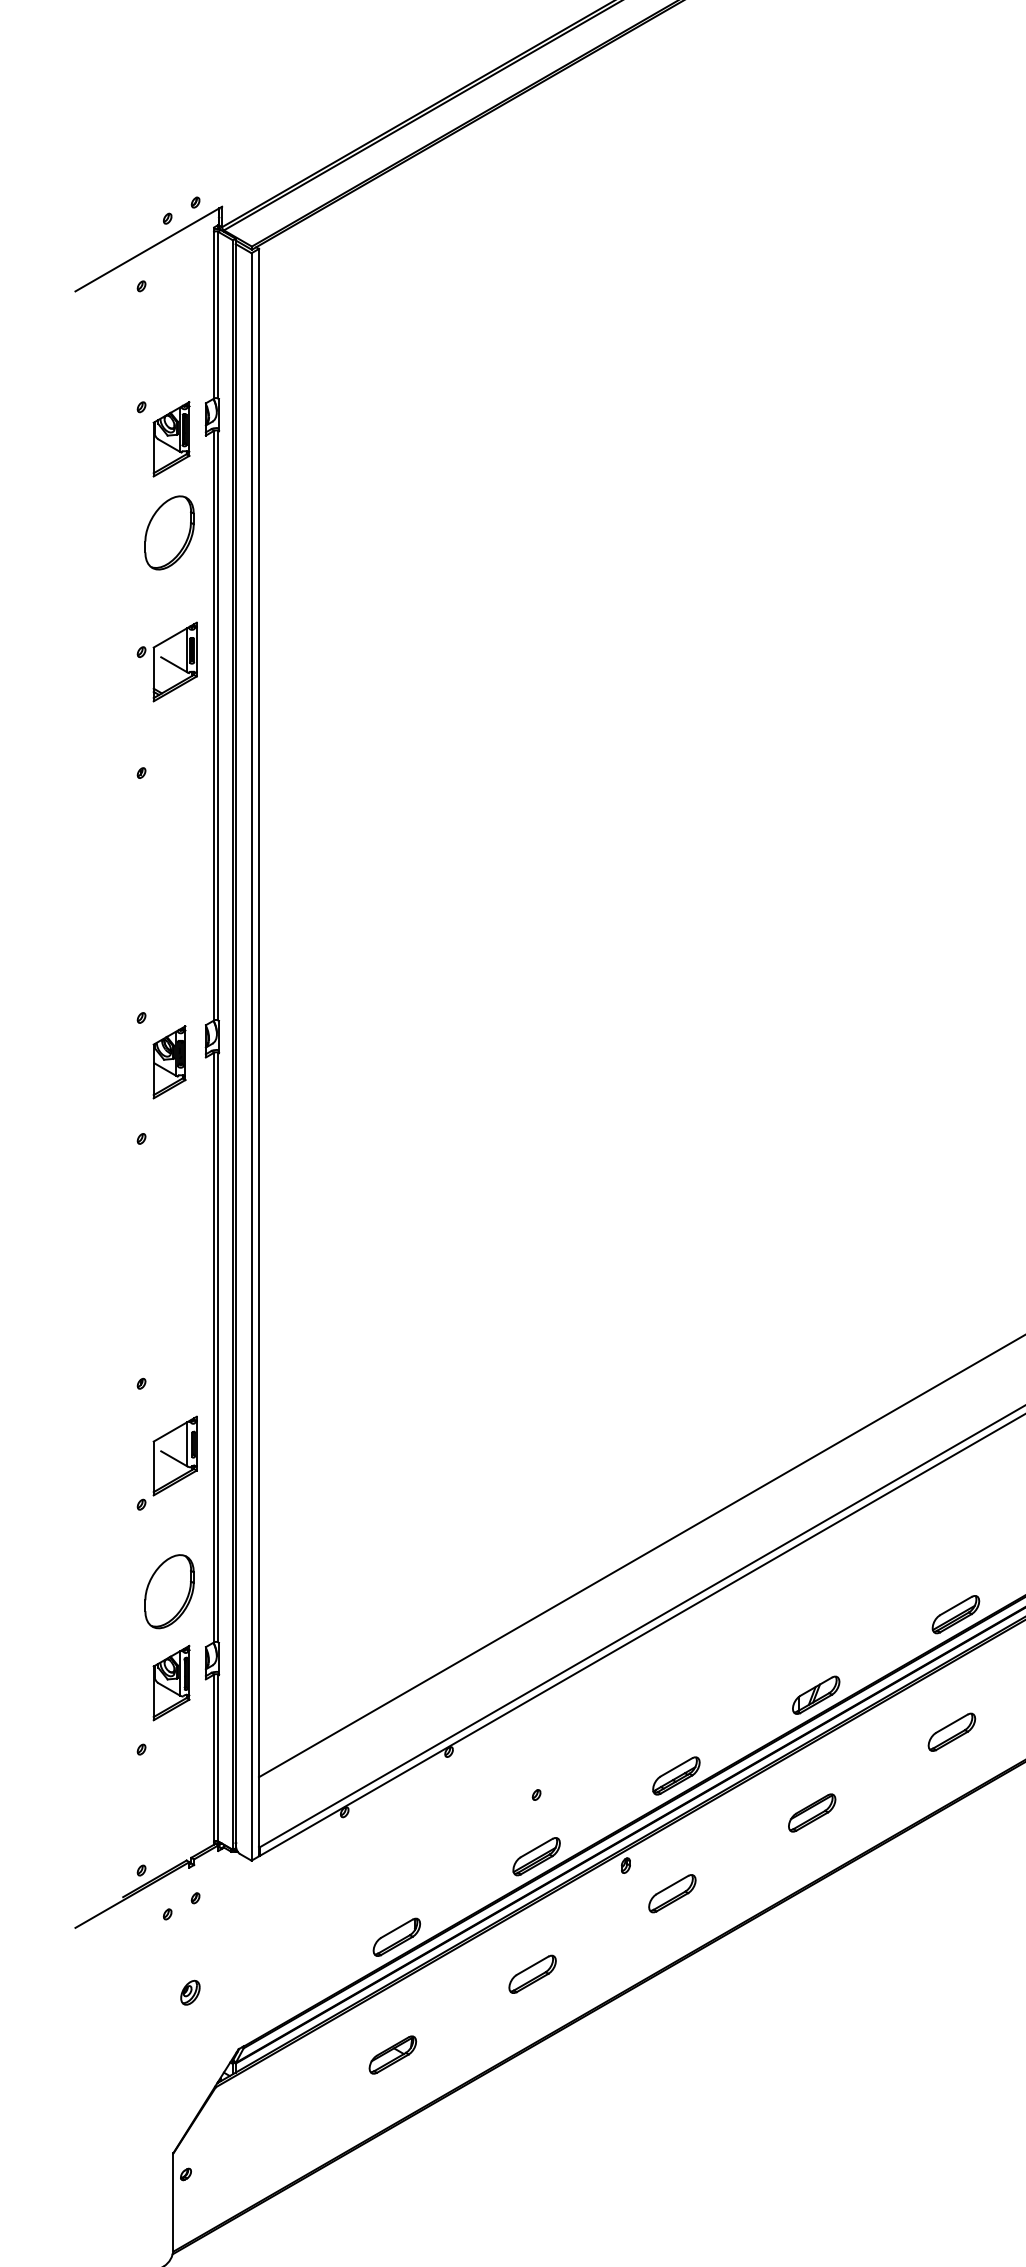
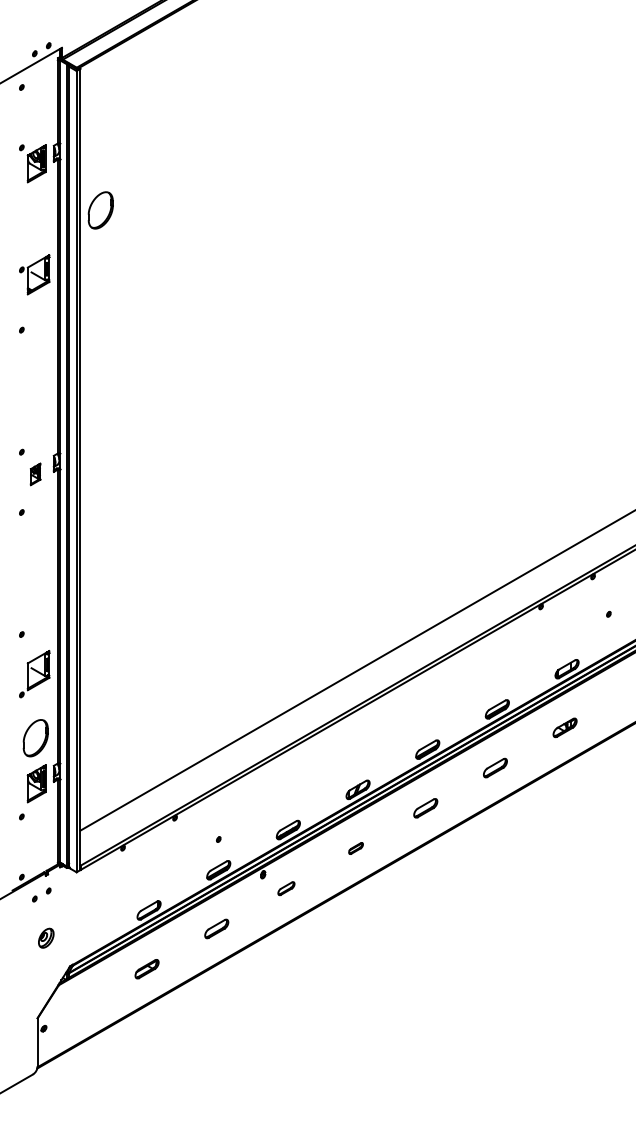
part: (169, 533) -> (100, 210), moved
part: (169, 1062) -> (35, 474), size x0.6
part: (810, 1812) -> (355, 848), size x0.6
part: (672, 1893) -> (286, 888), size x0.7
part: (189, 1991) -> (45, 937), size x1.6

